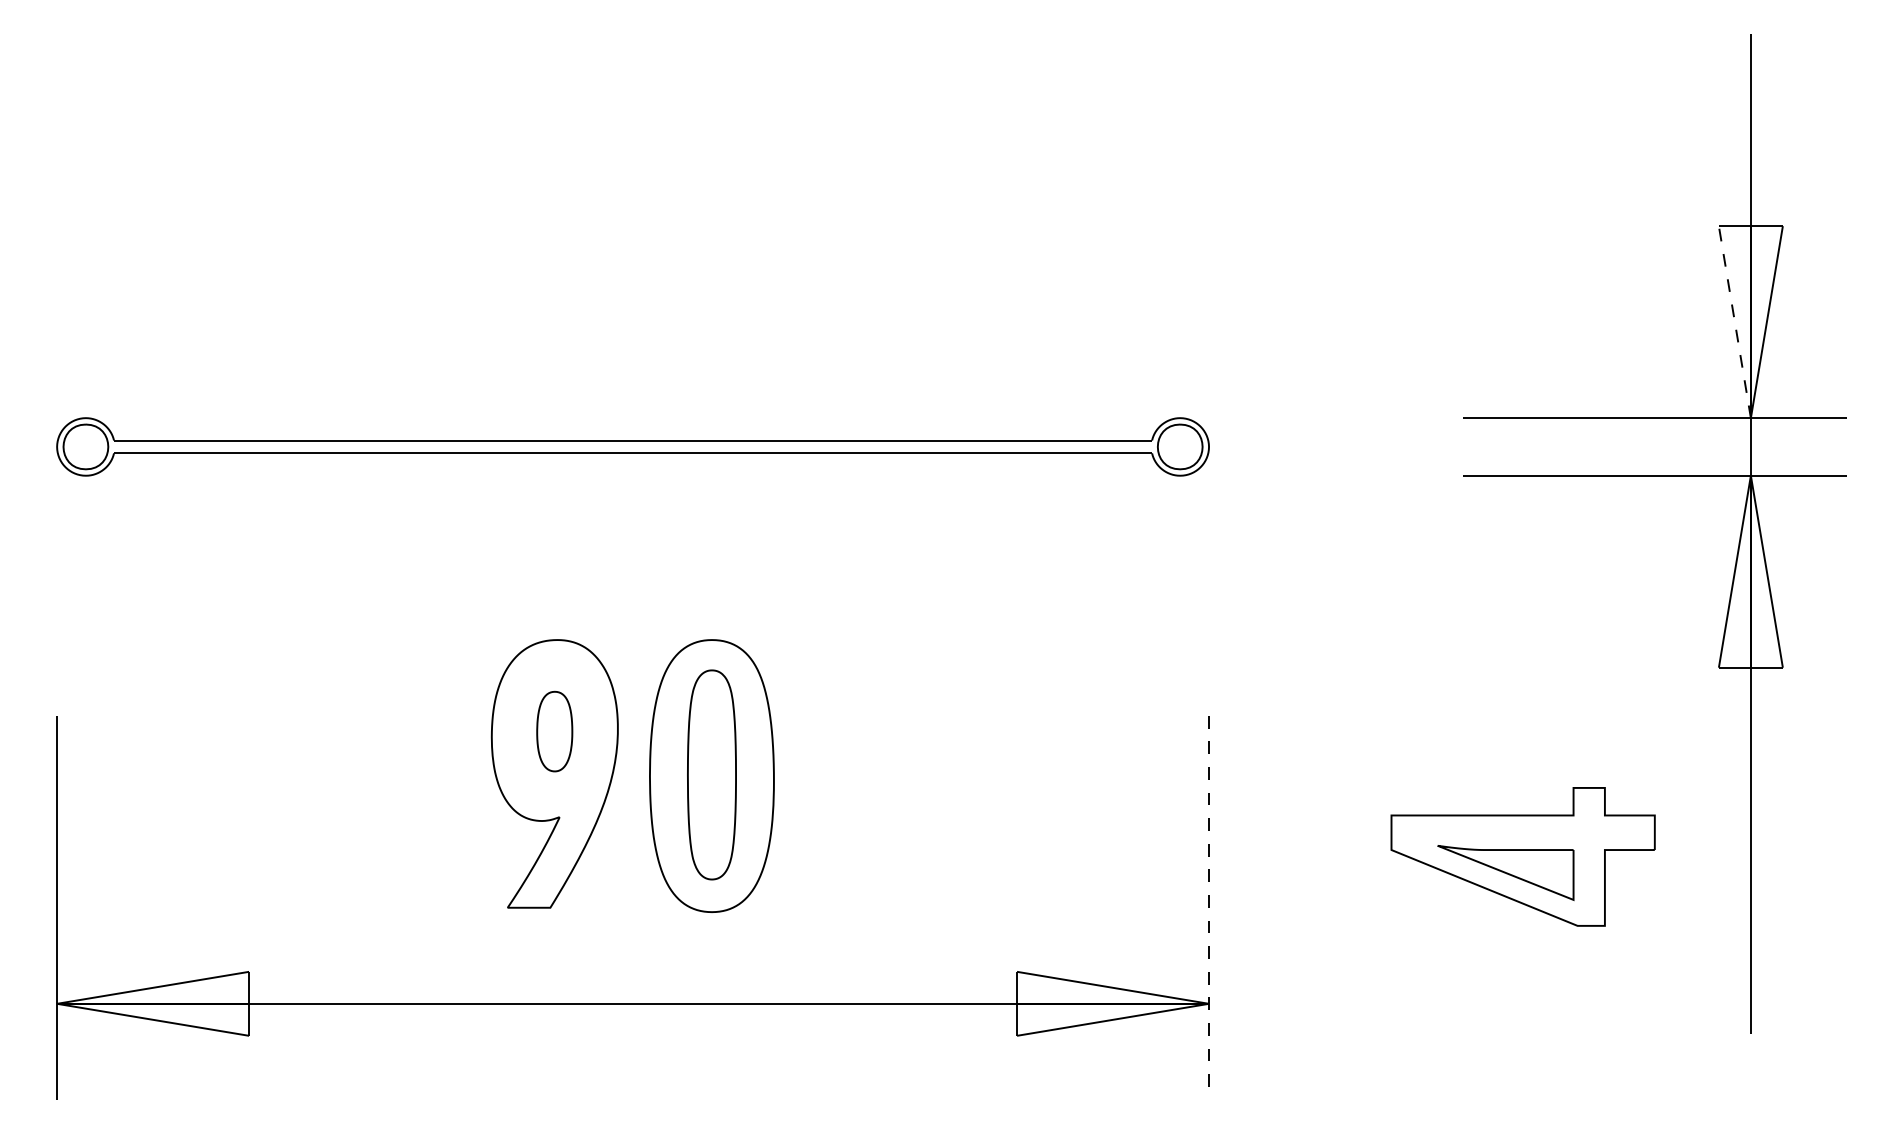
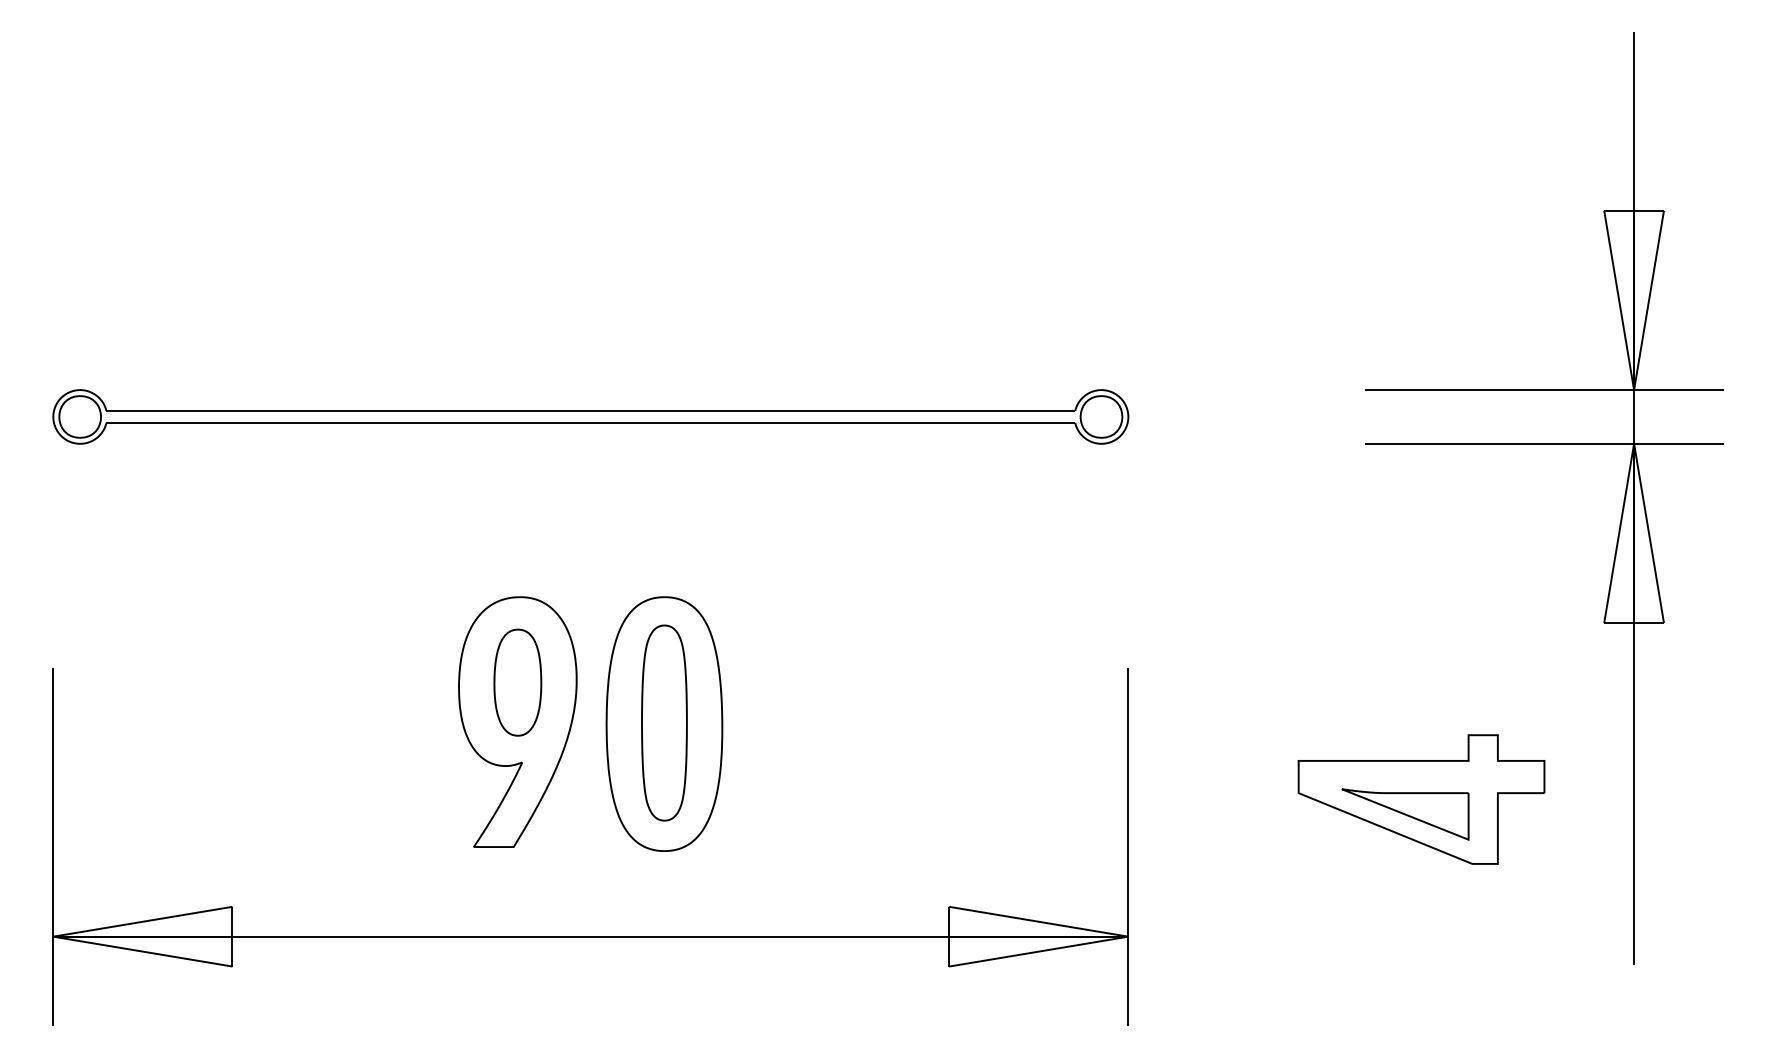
line: (1734, 321) -> (1618, 299), dashed -> solid
part: (554, 731) -> (517, 682), size x1.43
line: (1209, 907) -> (1128, 846), dashed -> solid

